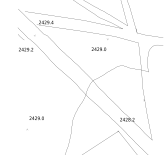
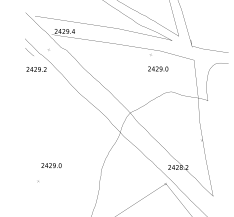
text: (98, 48) -> (157, 67), moved

